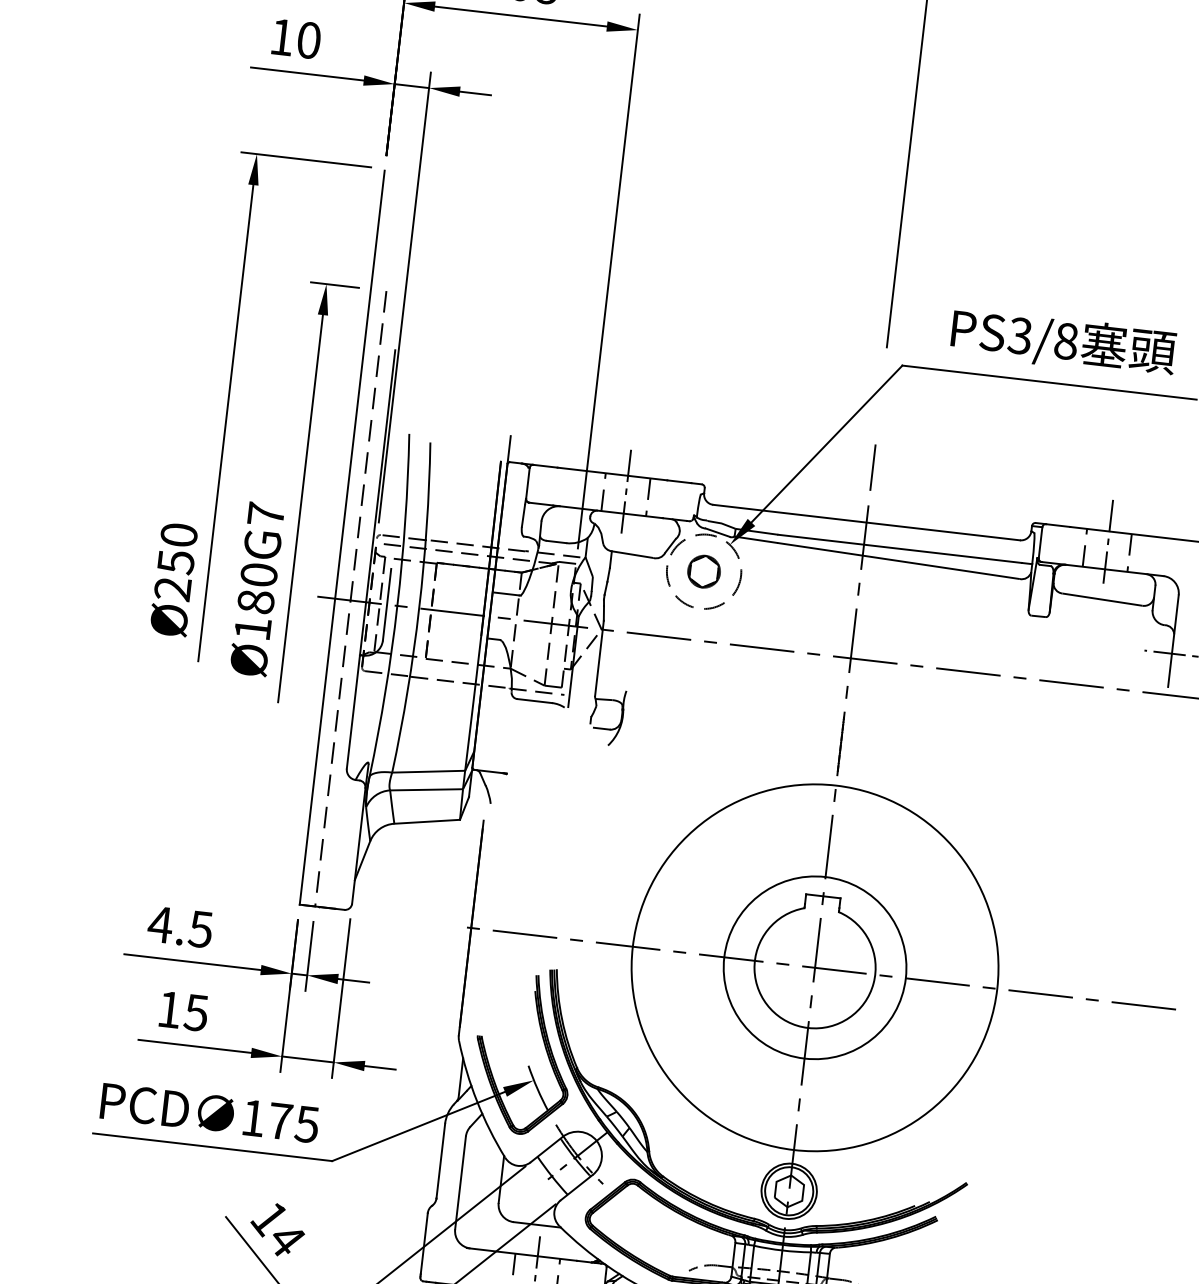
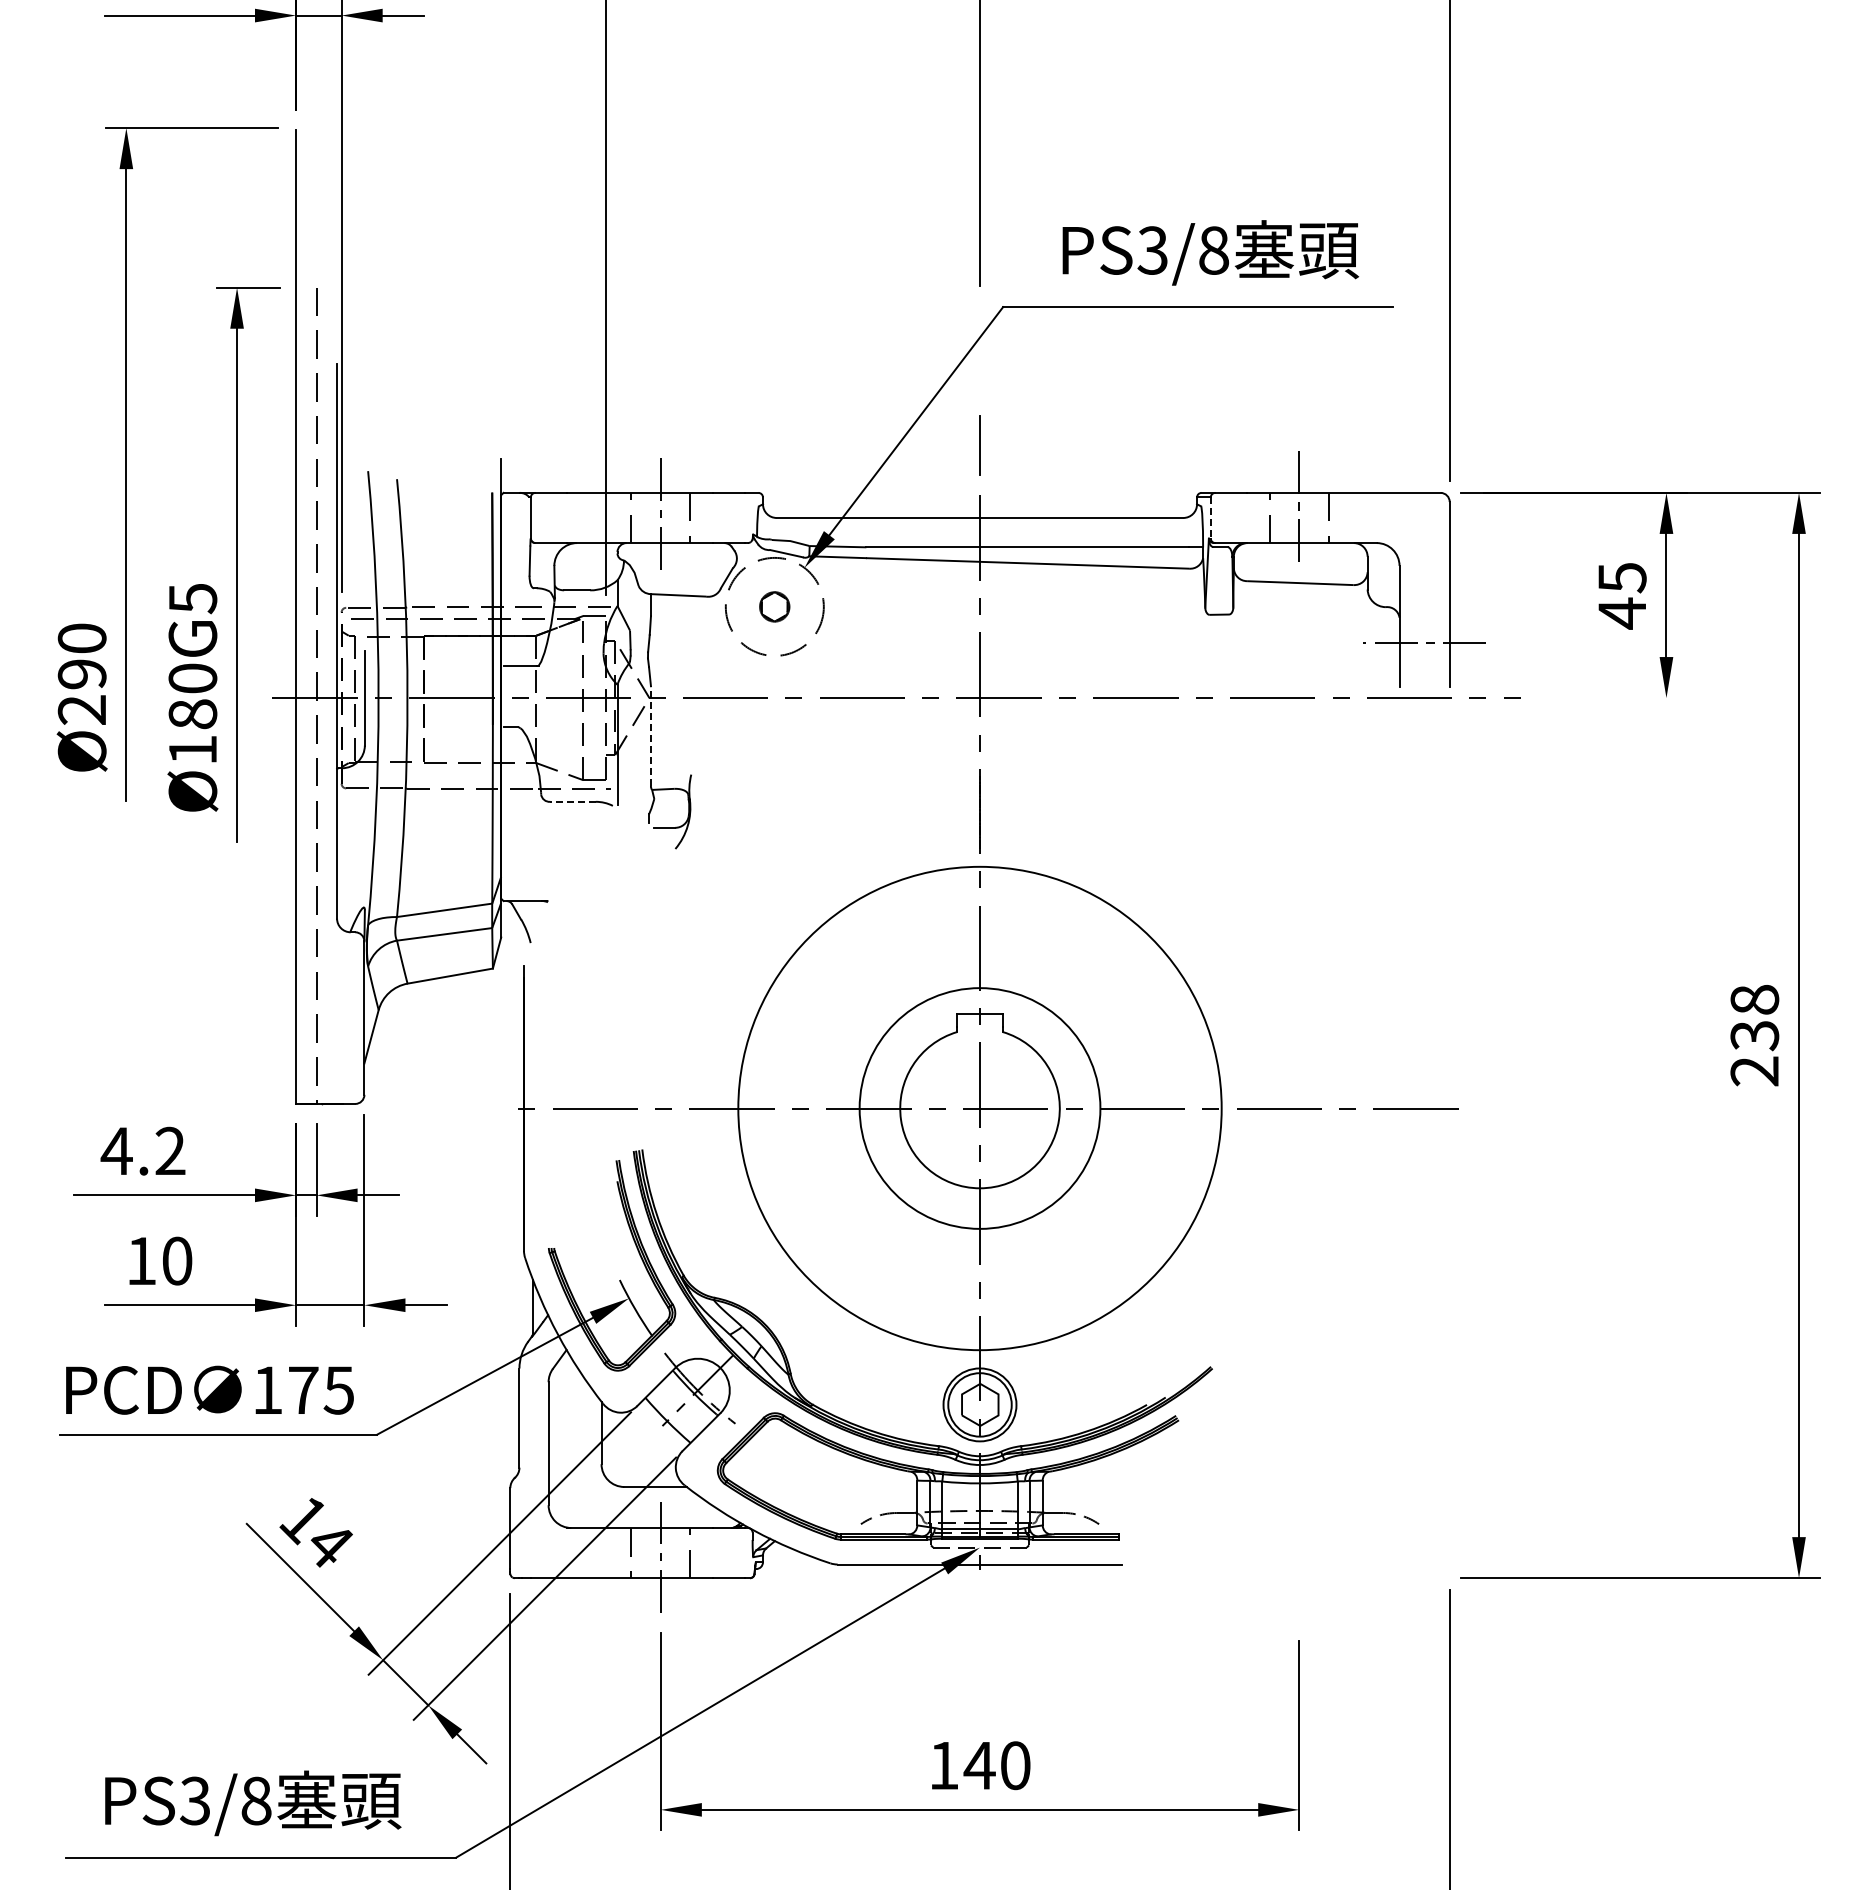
text: (266, 514) -> (193, 598), Ø180G7 -> Ø180G5
line: (1040, 542) -> (1210, 517), solid -> dashed
text: (175, 562) -> (81, 674), Ø250 -> Ø290
part: (703, 571) -> (774, 606), size x0.7
line: (599, 658) -> (650, 736), solid -> dashed
line: (535, 700) -> (573, 801), solid -> dashed
text: (200, 928) -> (169, 1150), 4.5 -> 4.2
text: (195, 1012) -> (176, 1260), 15 -> 10

